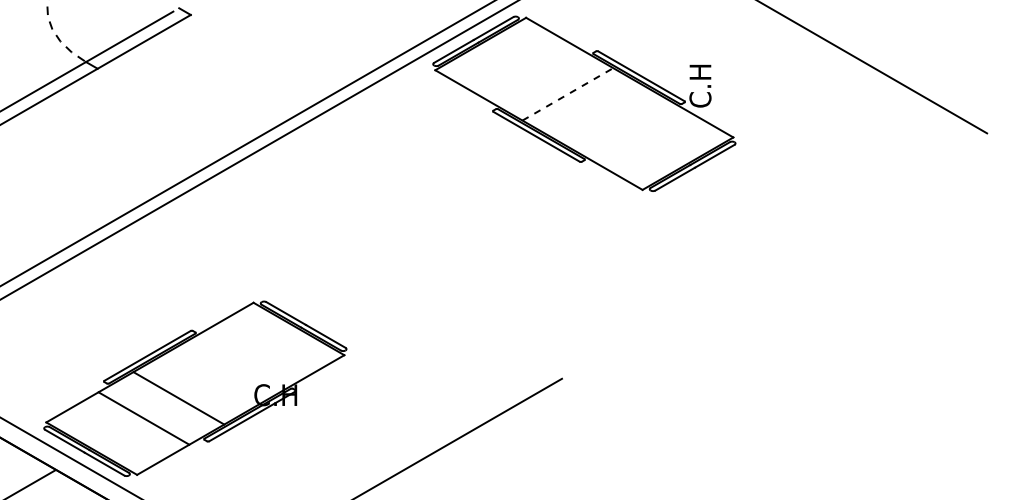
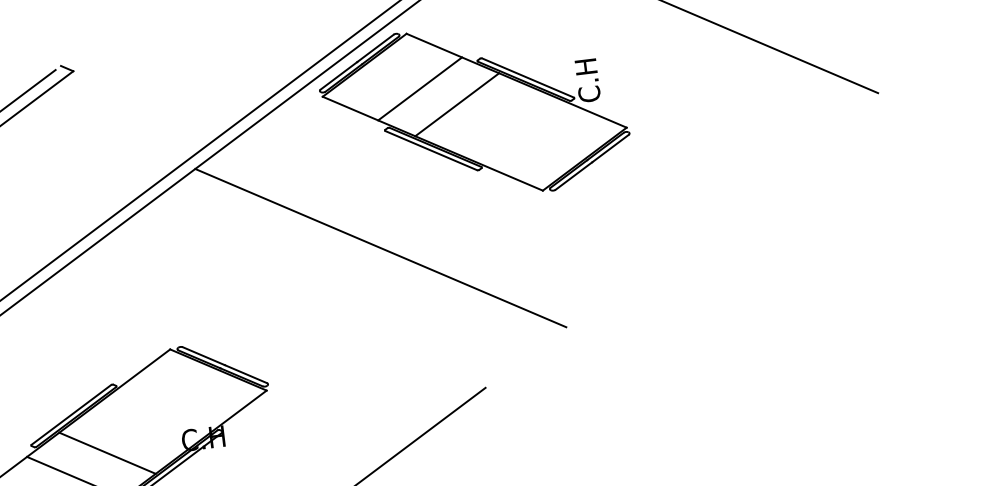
line: (532, 73) -> (419, 88), added
line: (568, 94) -> (457, 104), dashed -> solid
line: (474, 227) -> (380, 248), added

